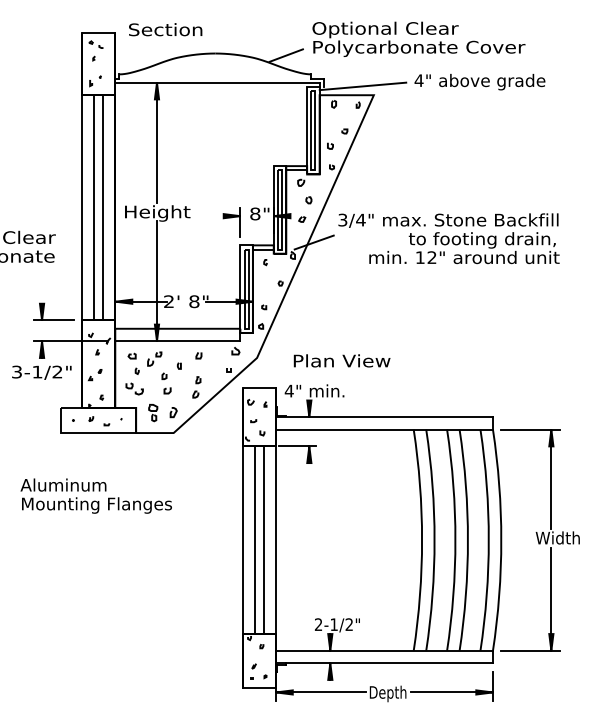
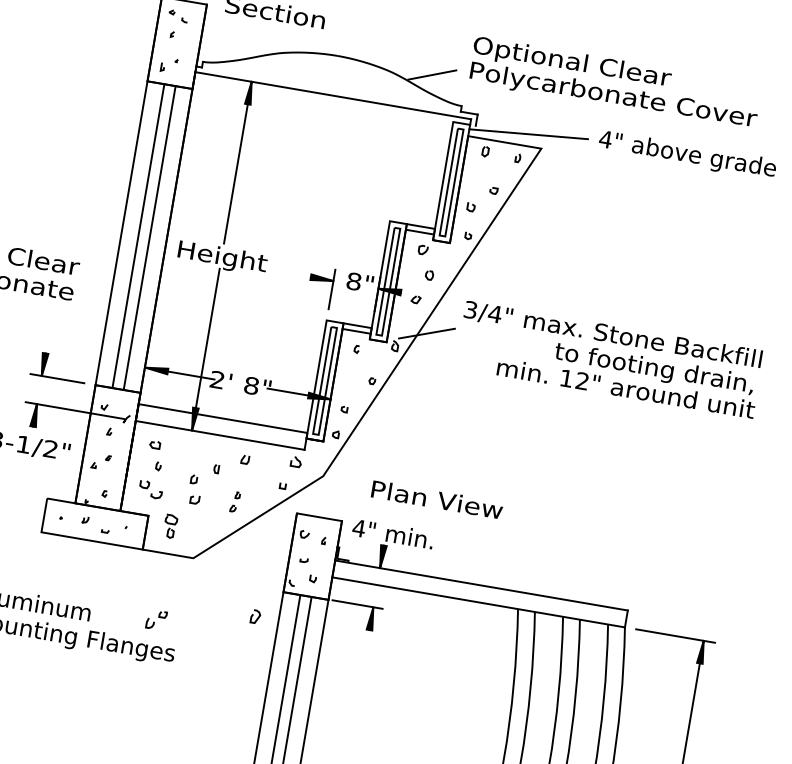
part: (154, 358) -> (156, 619), moved
part: (196, 387) -> (234, 502), size x0.7
curve: (172, 411) -> (254, 615), moved

